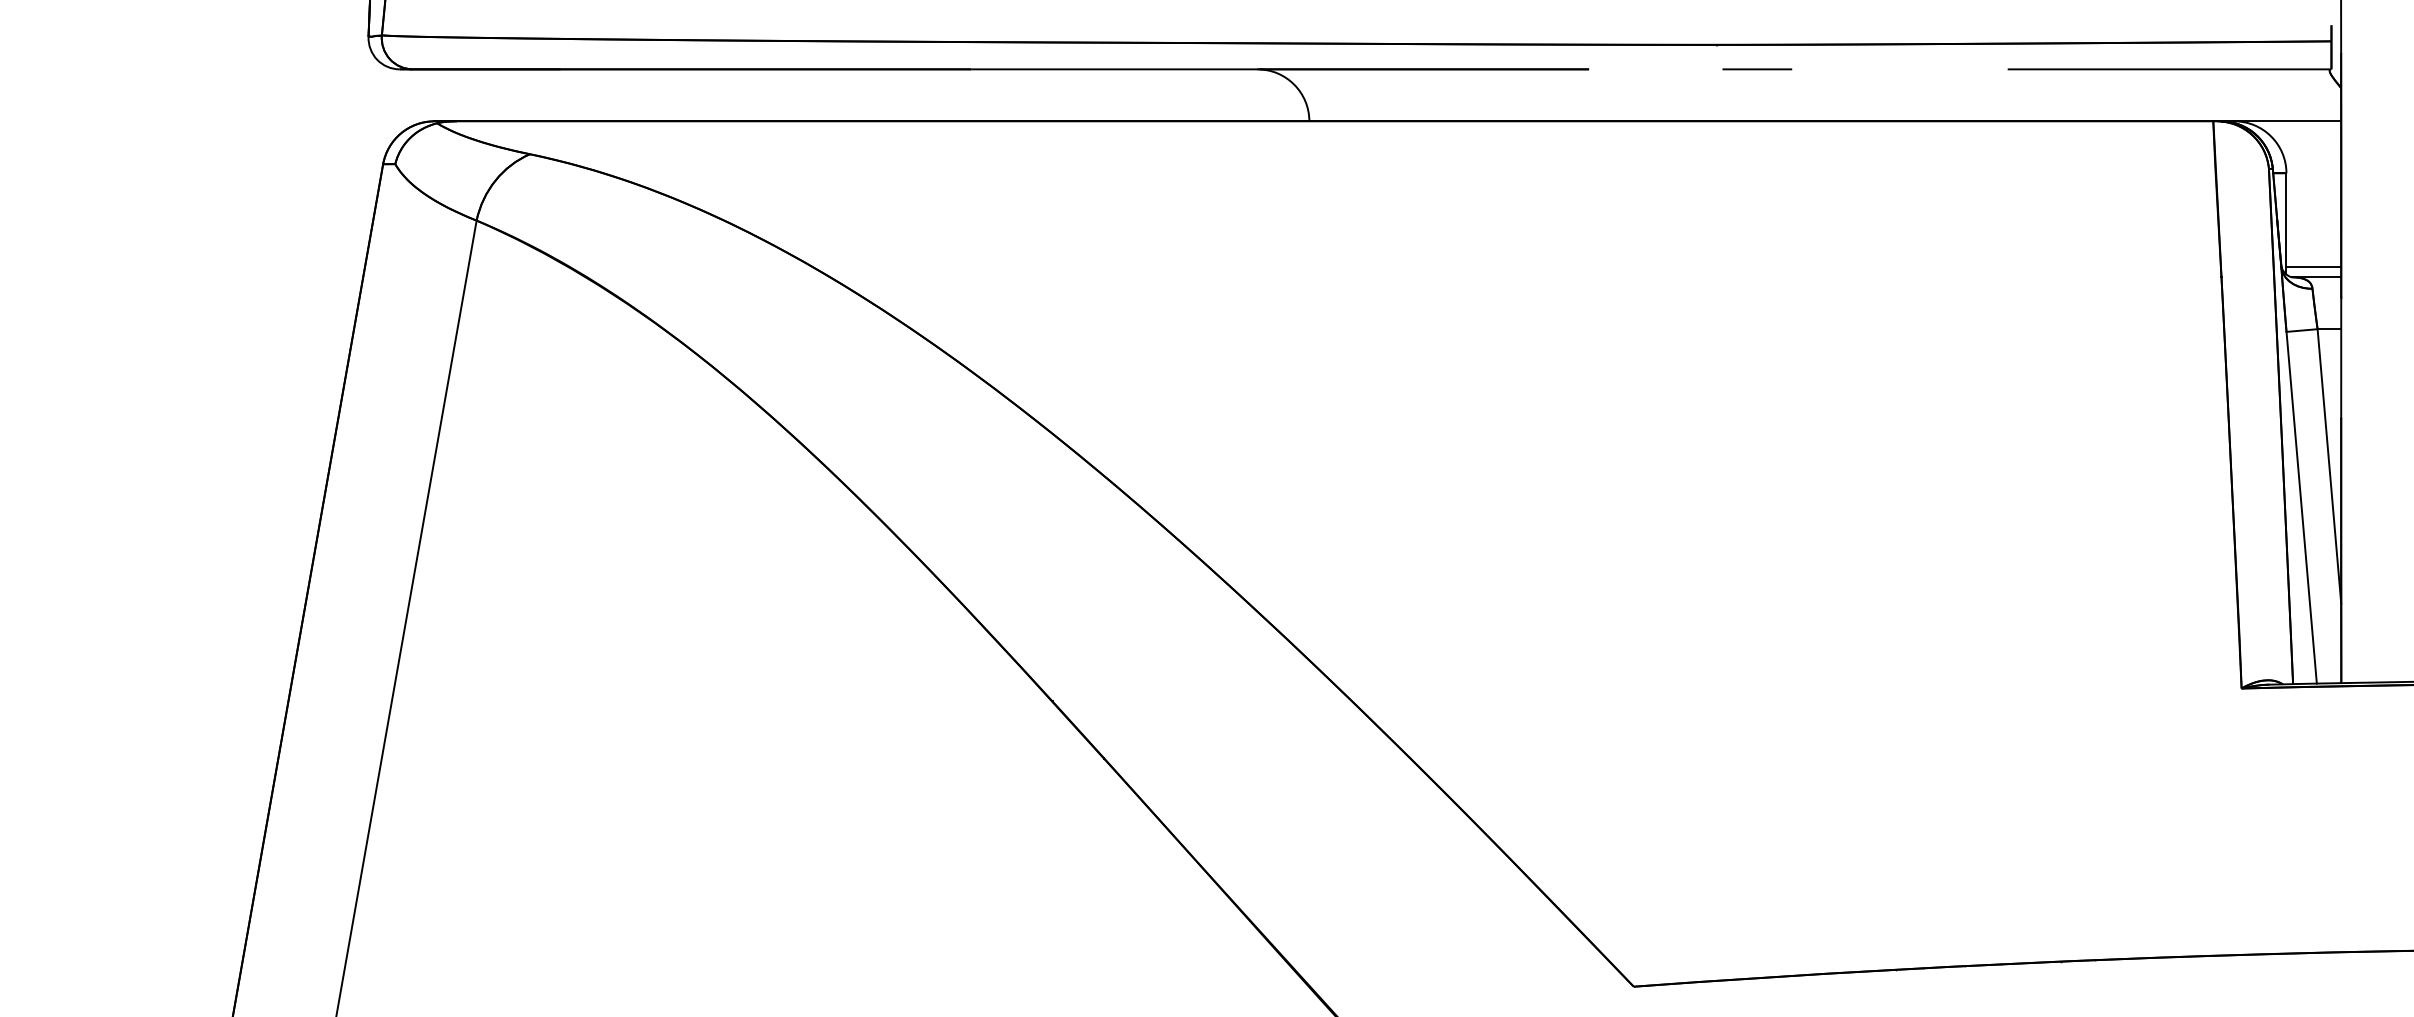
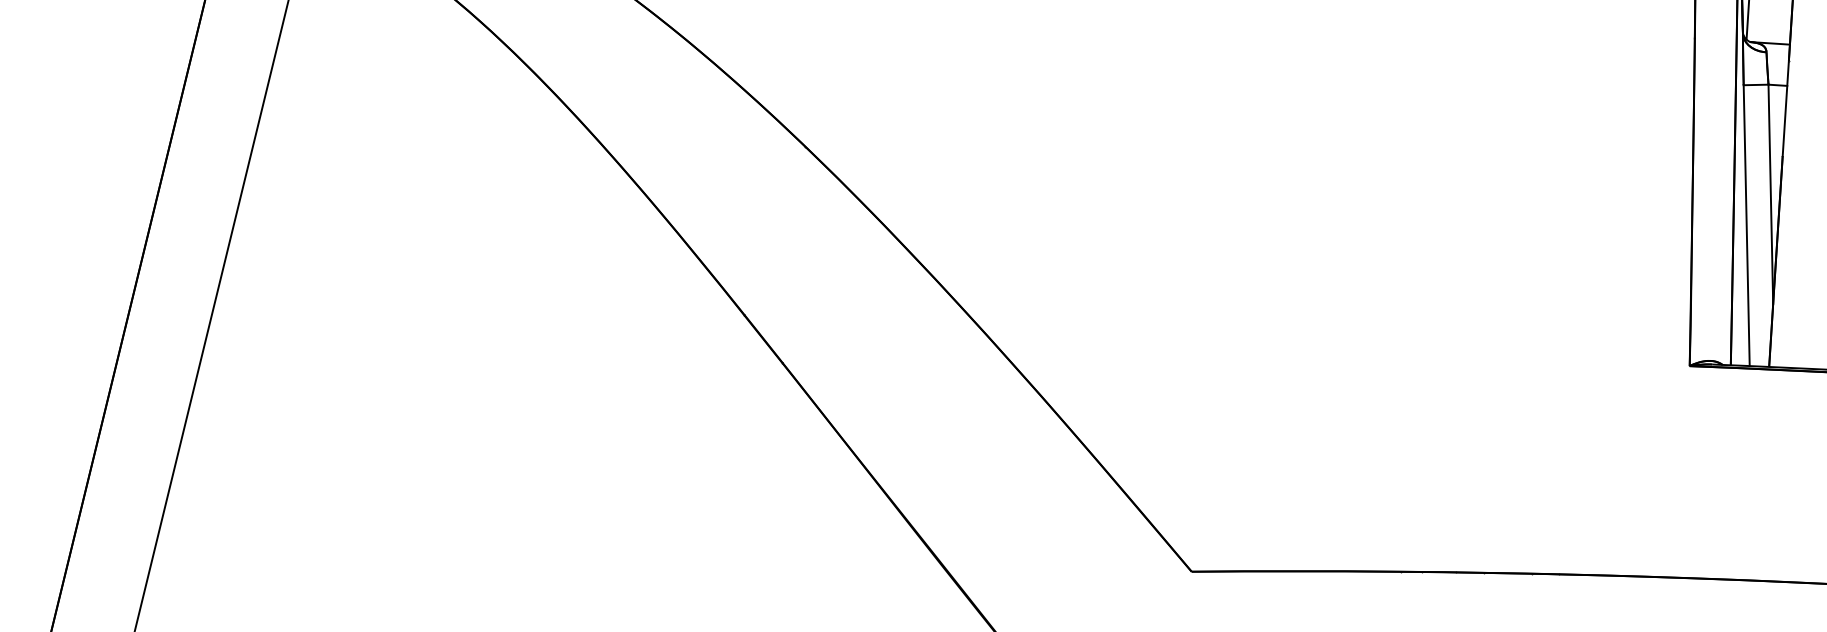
line: (2313, 266) -> (1768, 34), removed

